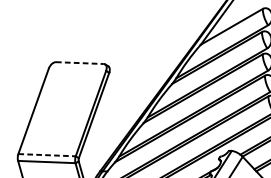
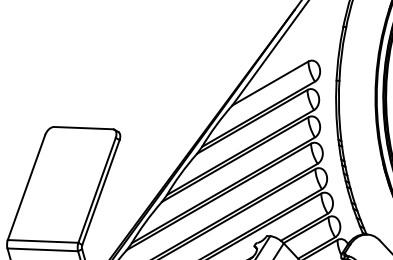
line: (79, 63) -> (83, 128), dashed -> solid
line: (47, 155) -> (43, 241), dashed -> solid

